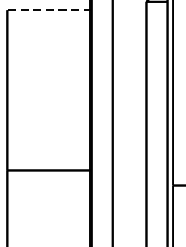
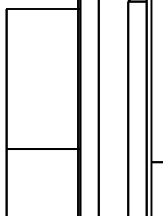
line: (49, 10) -> (43, 9), dashed -> solid

